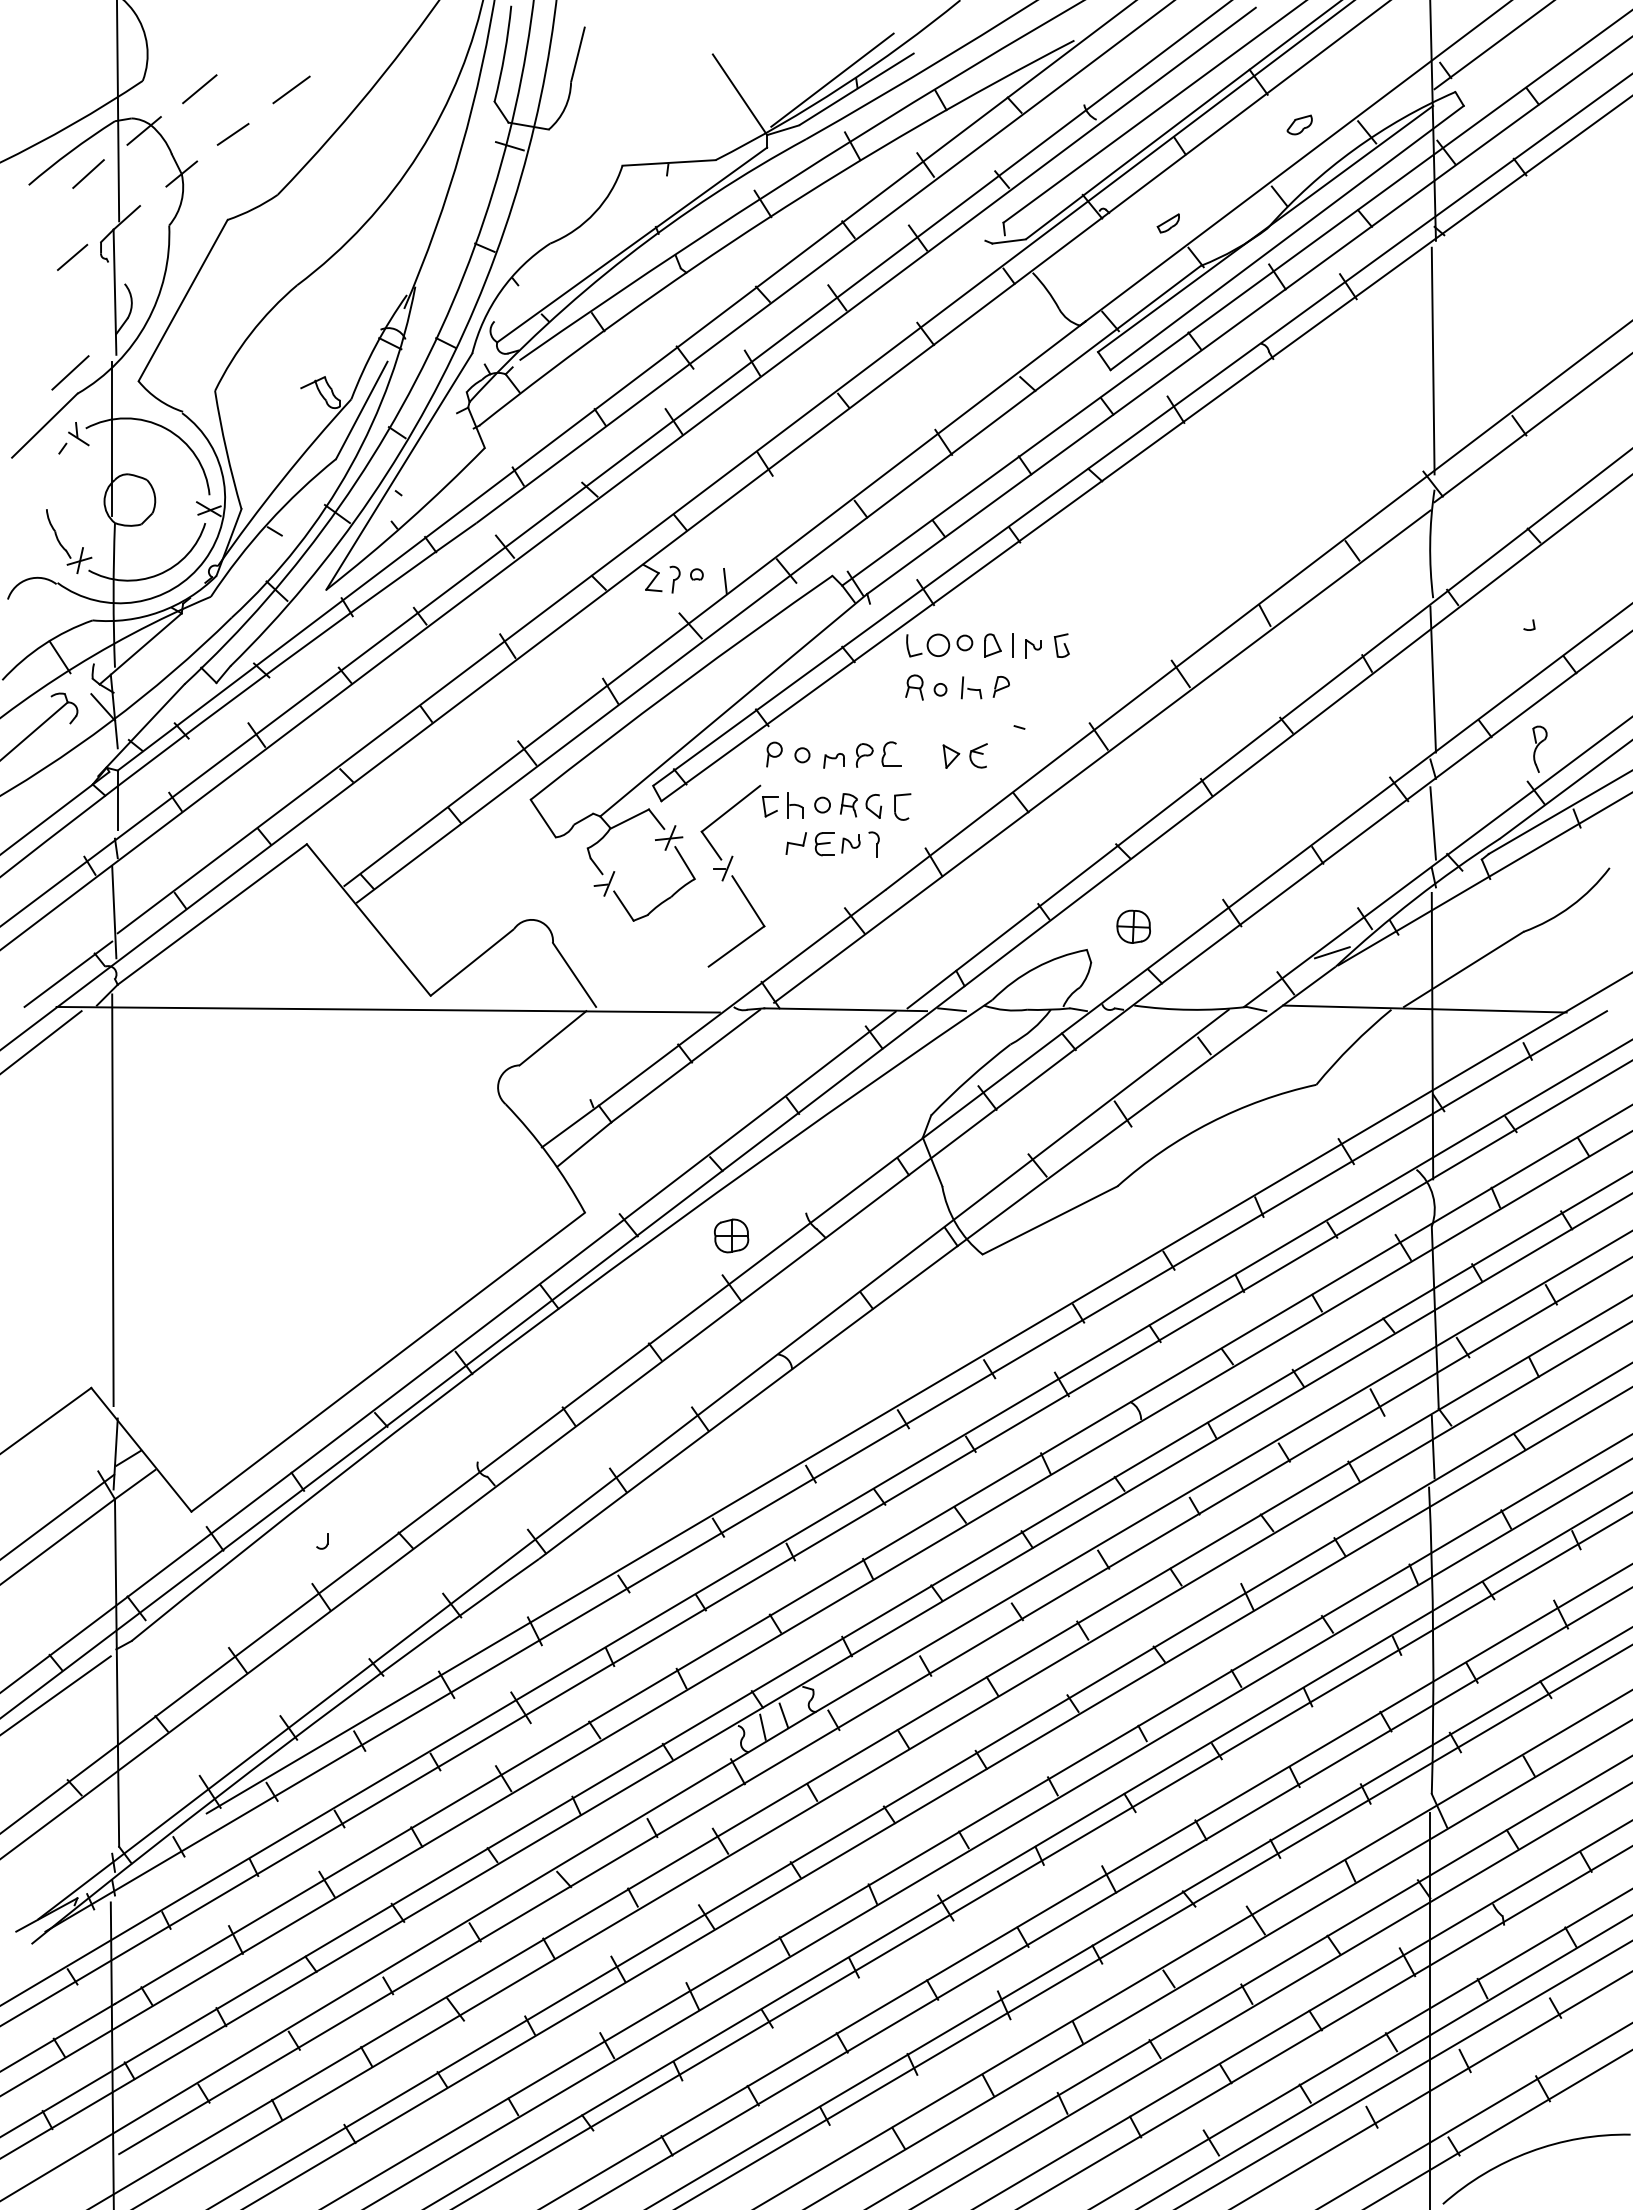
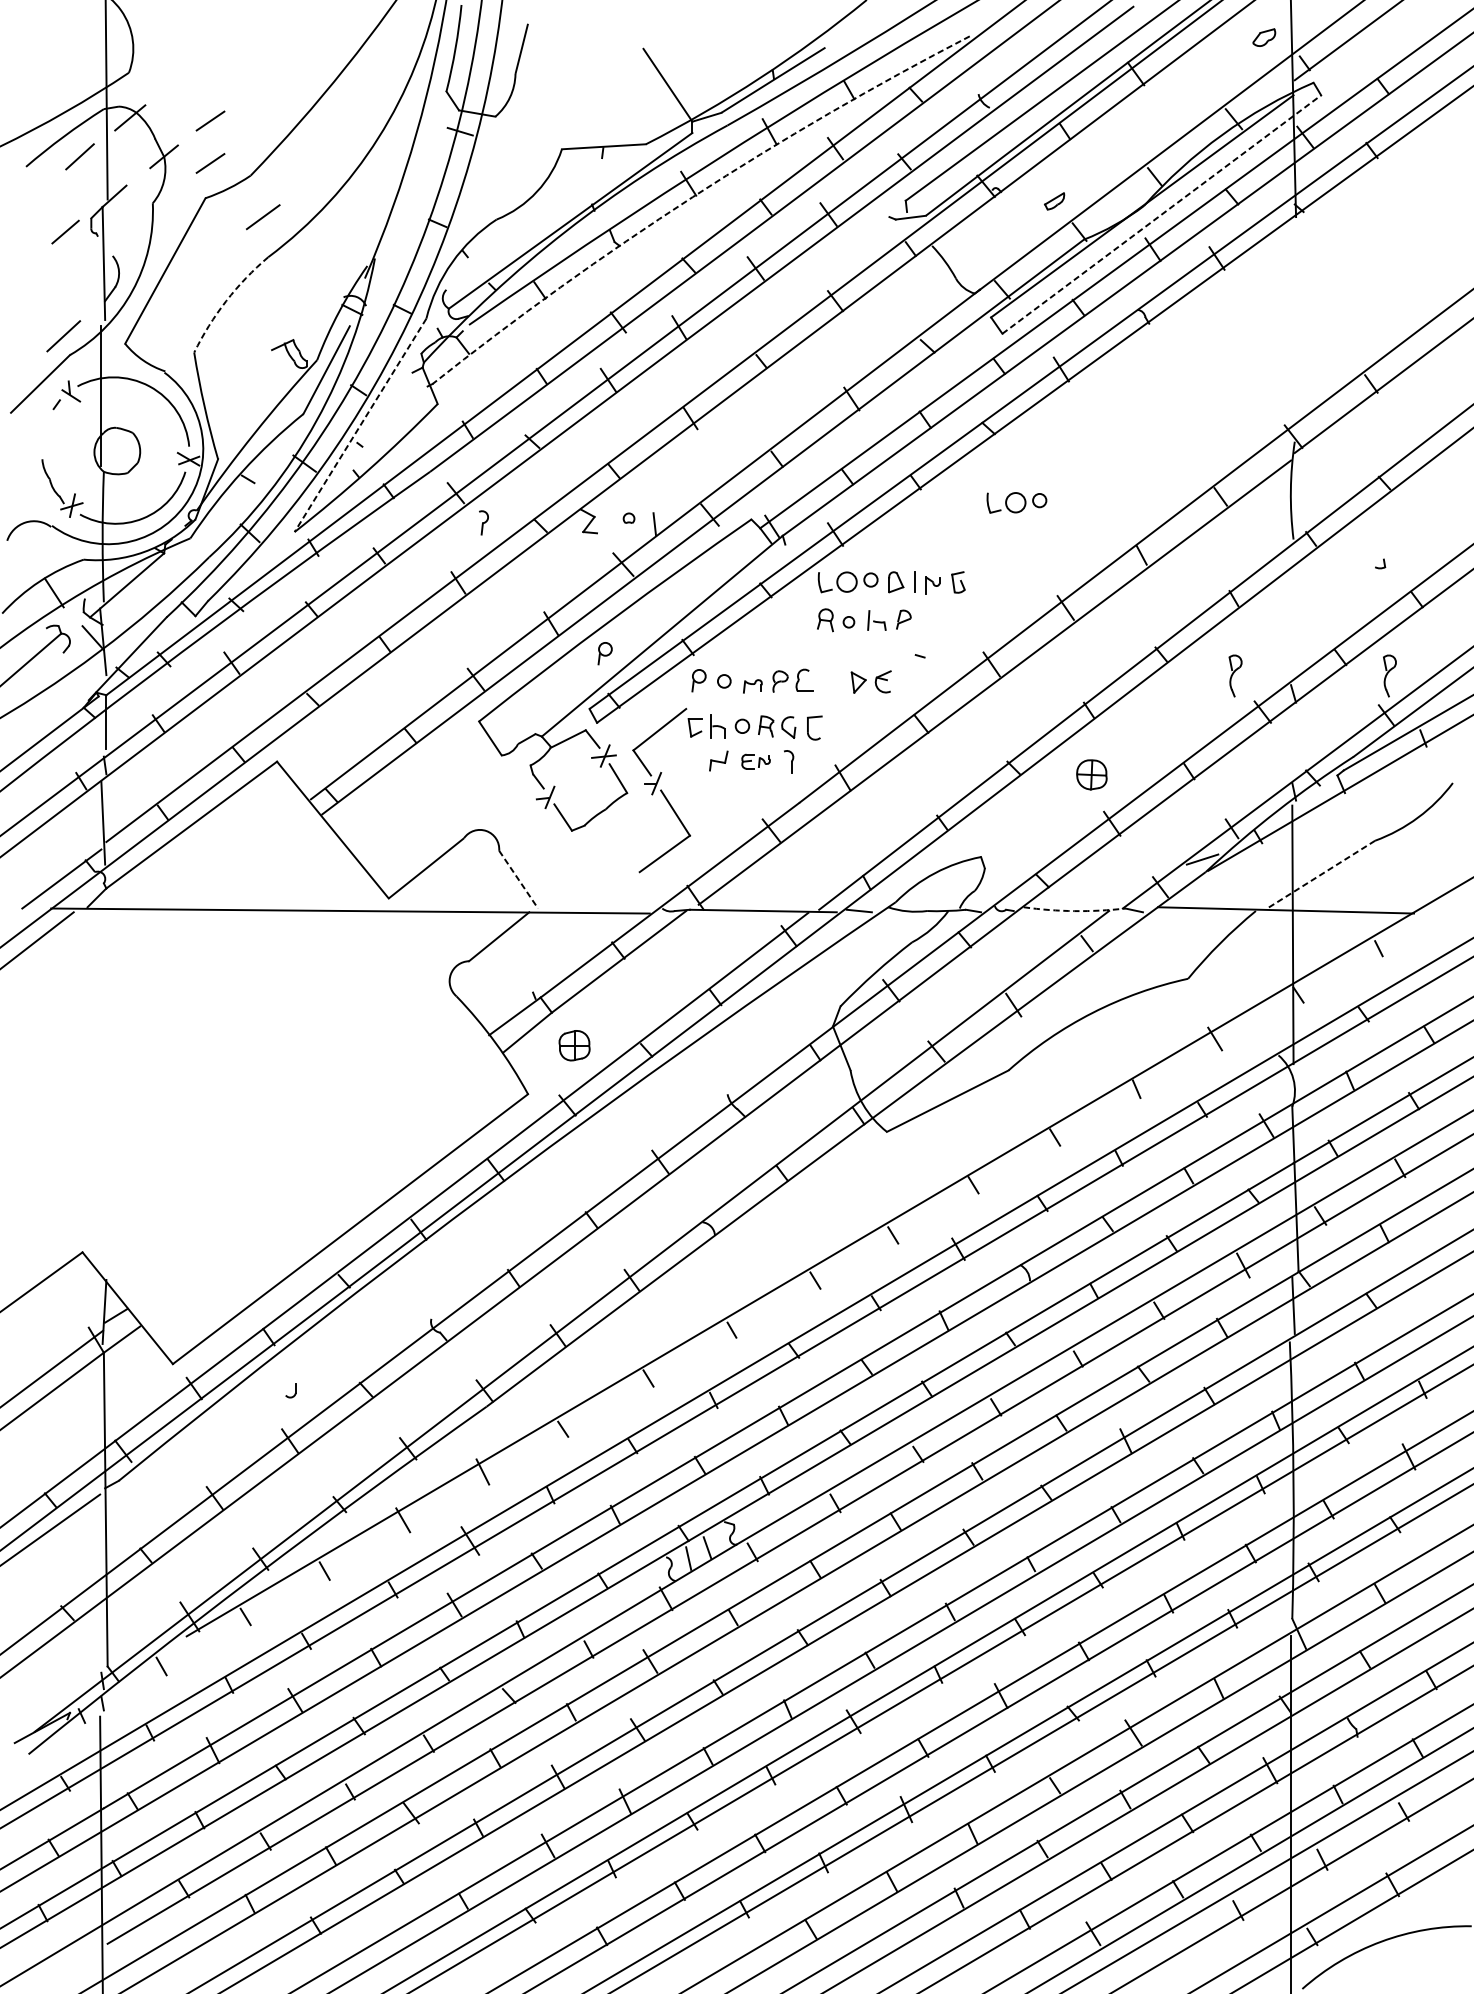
line: (832, 79) -> (751, 71), removed
line: (199, 89) -> (180, 80), removed
line: (291, 89) -> (263, 216), moved
part: (1299, 124) -> (1264, 37), moved
line: (232, 180) -> (209, 162), added
arc: (767, 218) -> (692, 196), solid -> dashed
line: (1287, 238) -> (1162, 214), solid -> dashed
arc: (250, 333) -> (226, 300), solid -> dashed
line: (1432, 360) -> (1292, 325), removed
line: (399, 471) -> (360, 425), solid -> dashed
part: (1126, 557) -> (1016, 502), added
part: (674, 579) -> (483, 522), moved
line: (1432, 679) -> (1292, 612), removed
part: (670, 724) -> (605, 653), added
part: (1368, 748) -> (1235, 675), added
line: (1432, 823) -> (1292, 742), removed
part: (837, 844) -> (755, 761), size x0.7
part: (1133, 926) -> (1091, 774), moved
line: (1463, 969) -> (1320, 874), solid -> dashed
line: (574, 974) -> (518, 879), solid -> dashed
arc: (1190, 1009) -> (1074, 910), solid -> dashed
line: (112, 1200) -> (101, 1083), removed
part: (731, 1235) -> (574, 1045), moved
line: (825, 1471) -> (745, 1327), removed

